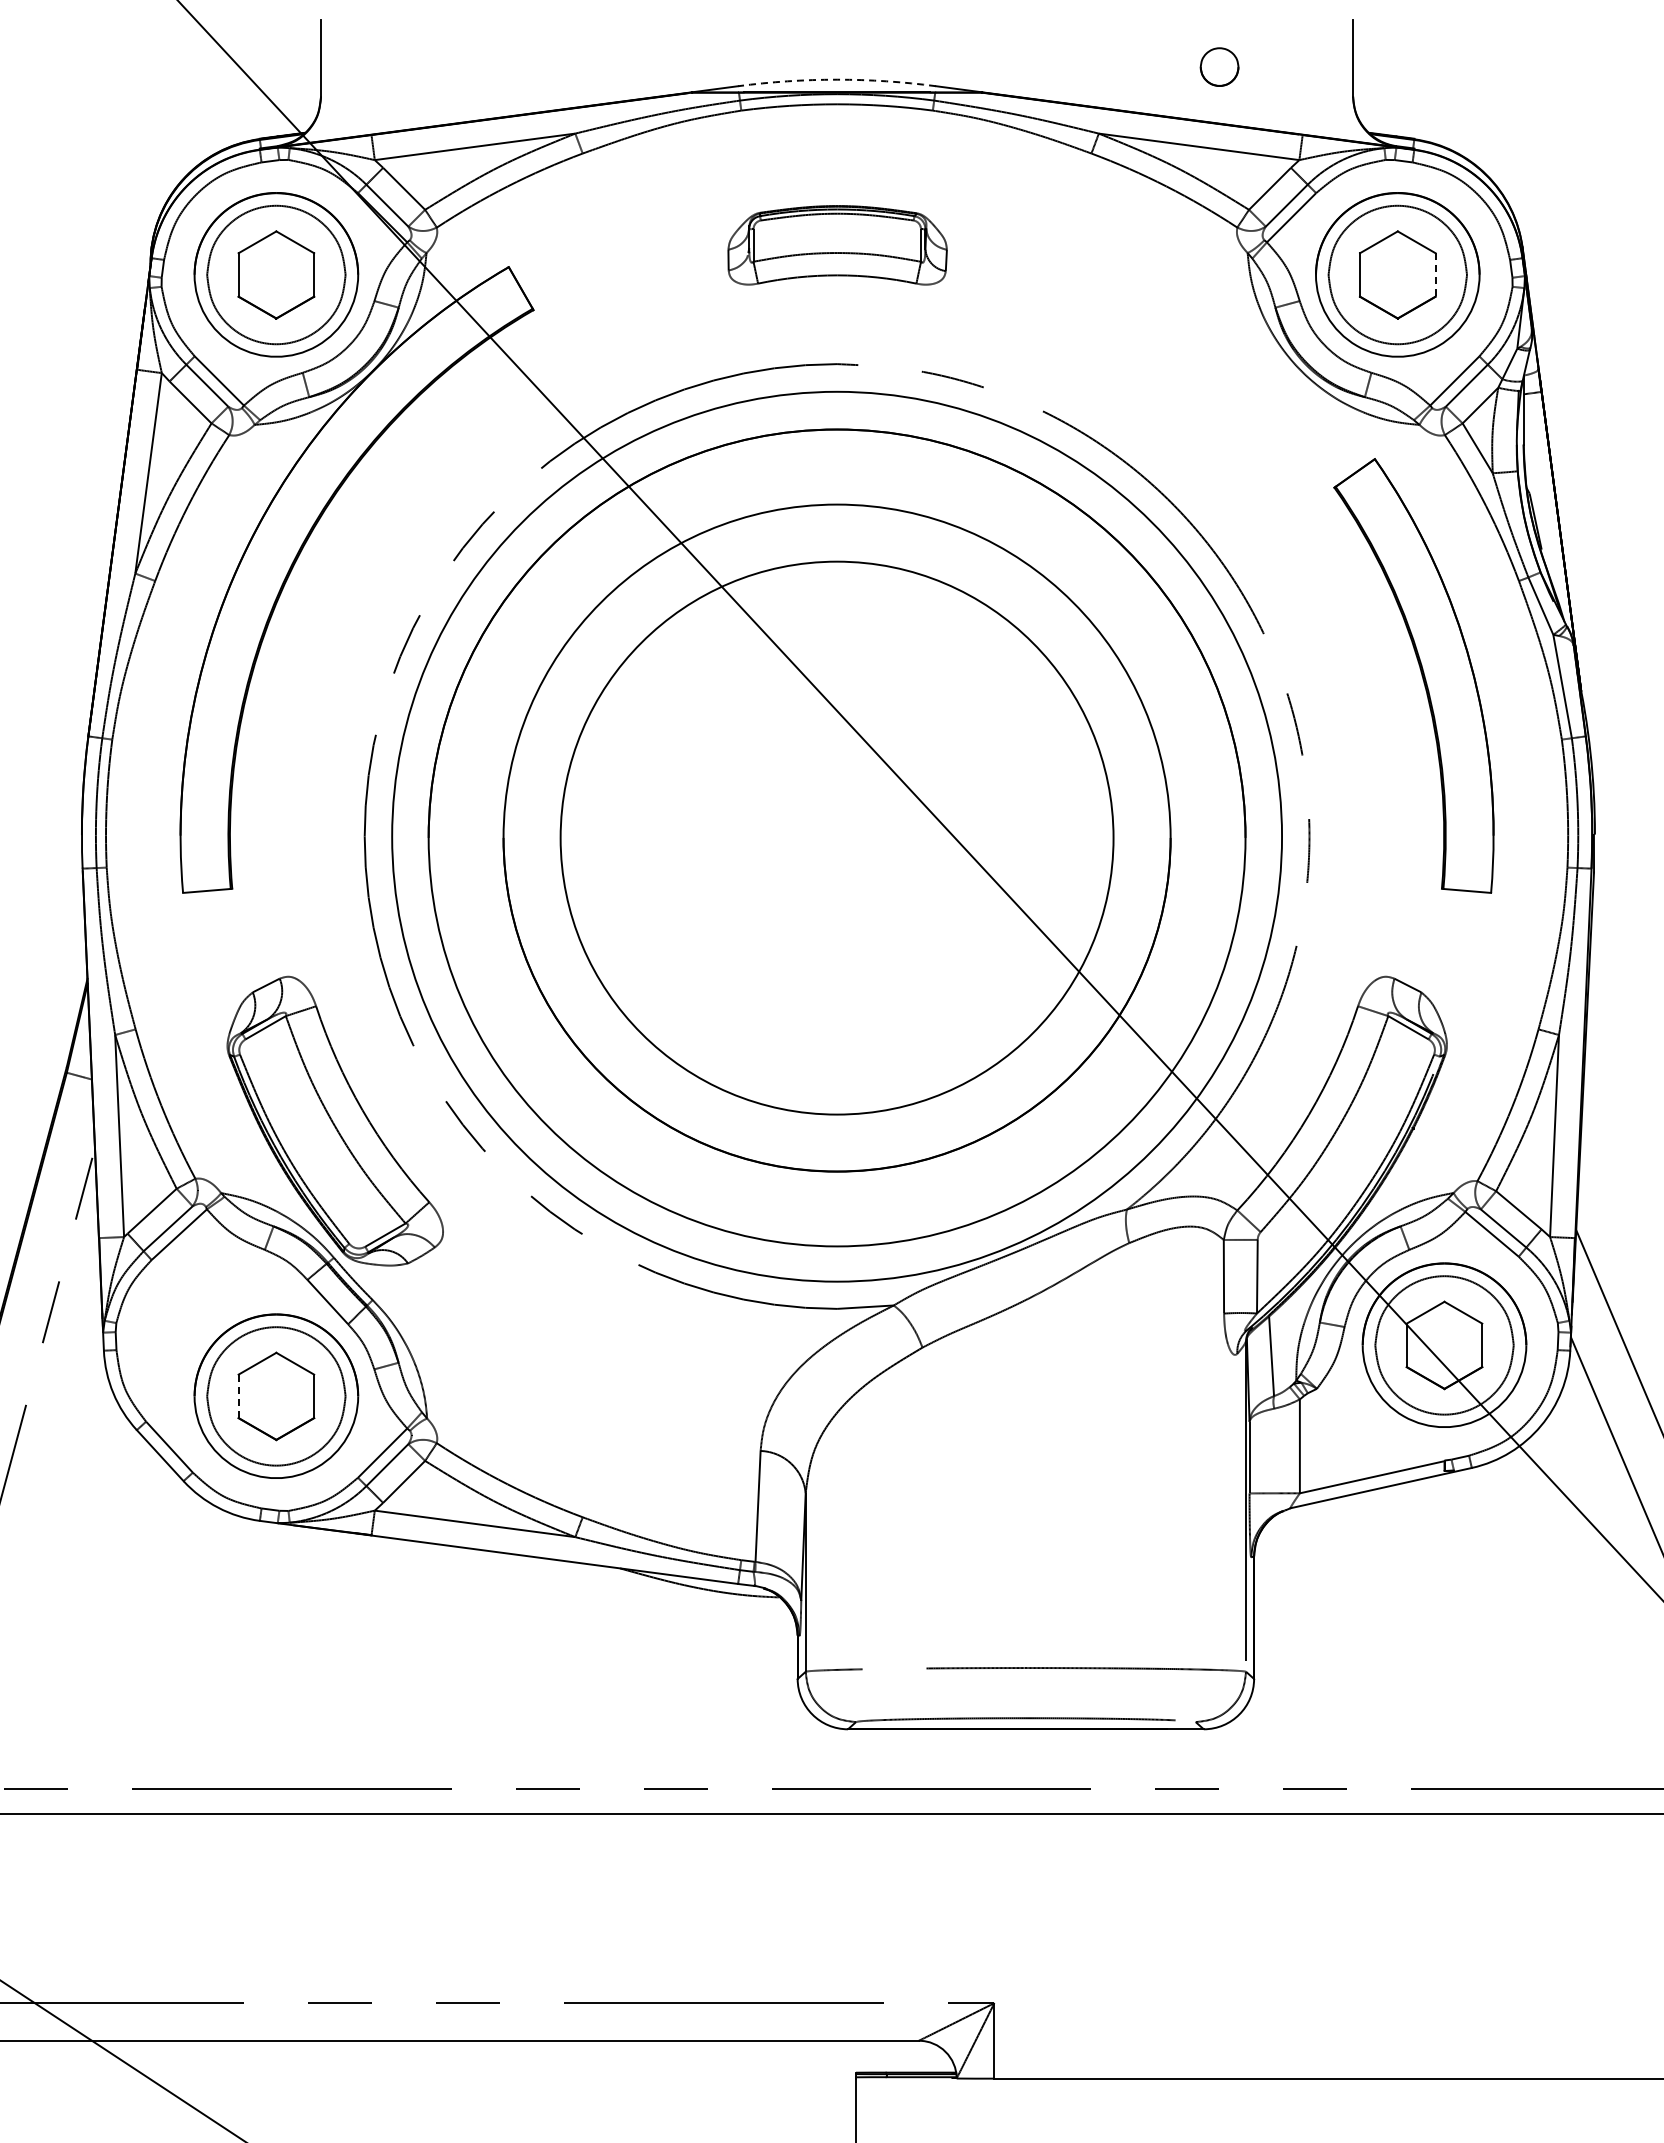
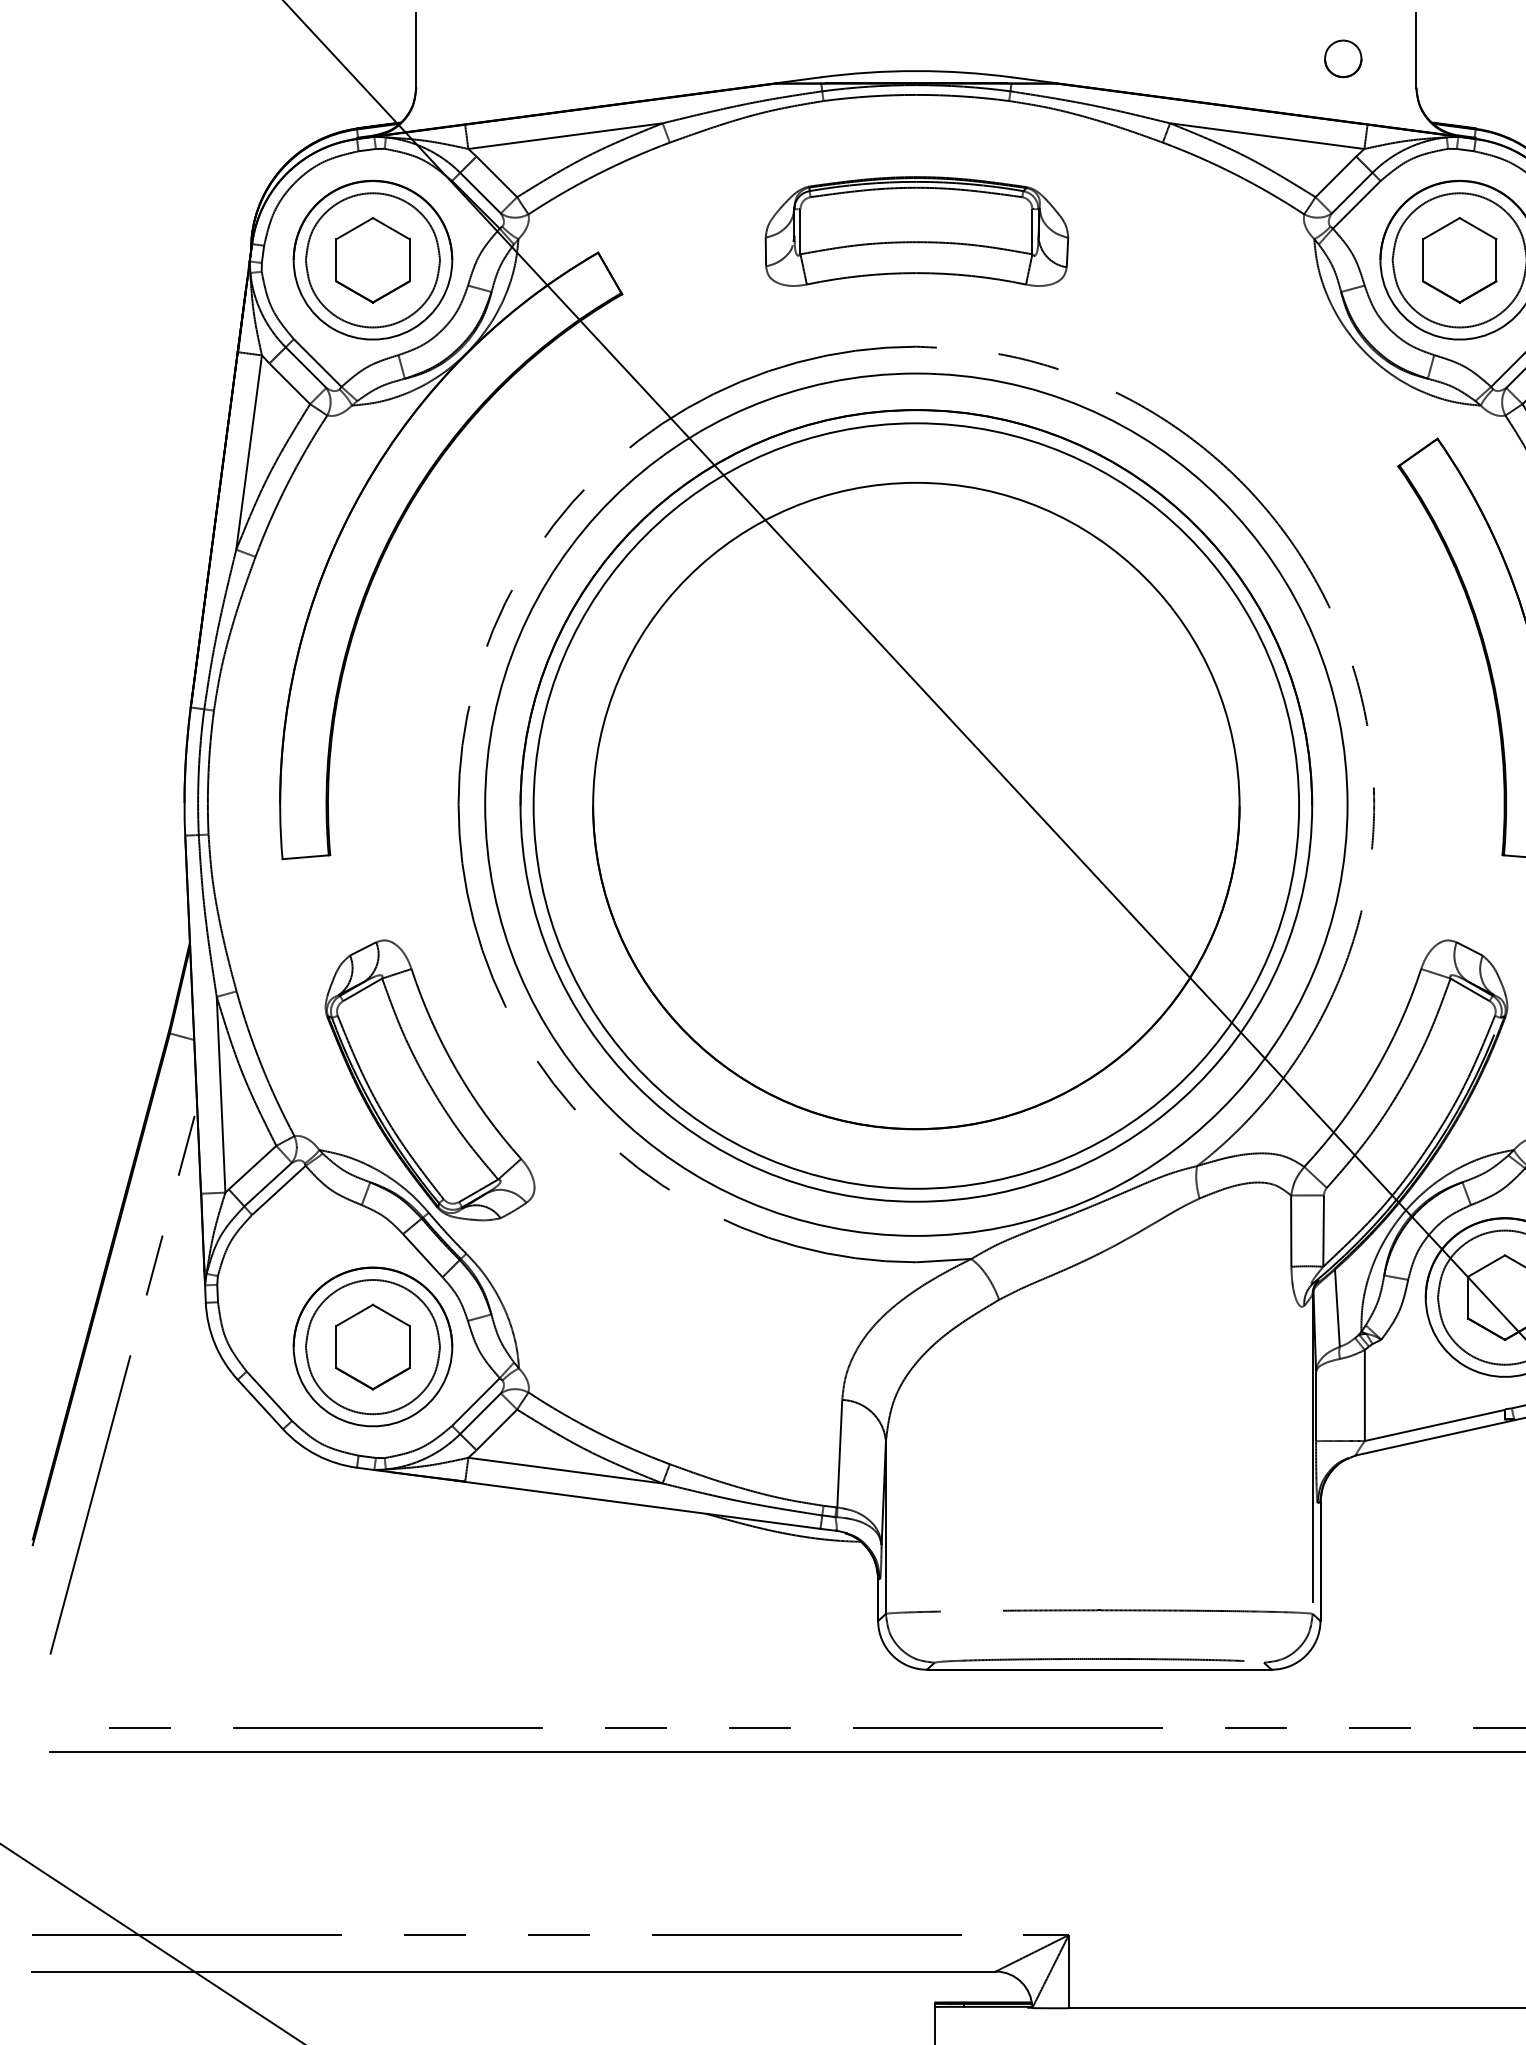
part: (1219, 66) -> (1343, 58), moved
arc: (837, 79) -> (916, 70), dashed -> solid
part: (837, 245) -> (916, 231), size x1.43
line: (1435, 275) -> (1496, 260), dashed -> solid
circle: (837, 838) -> (916, 806), size x1.43
line: (238, 1396) -> (336, 1347), dashed -> solid

